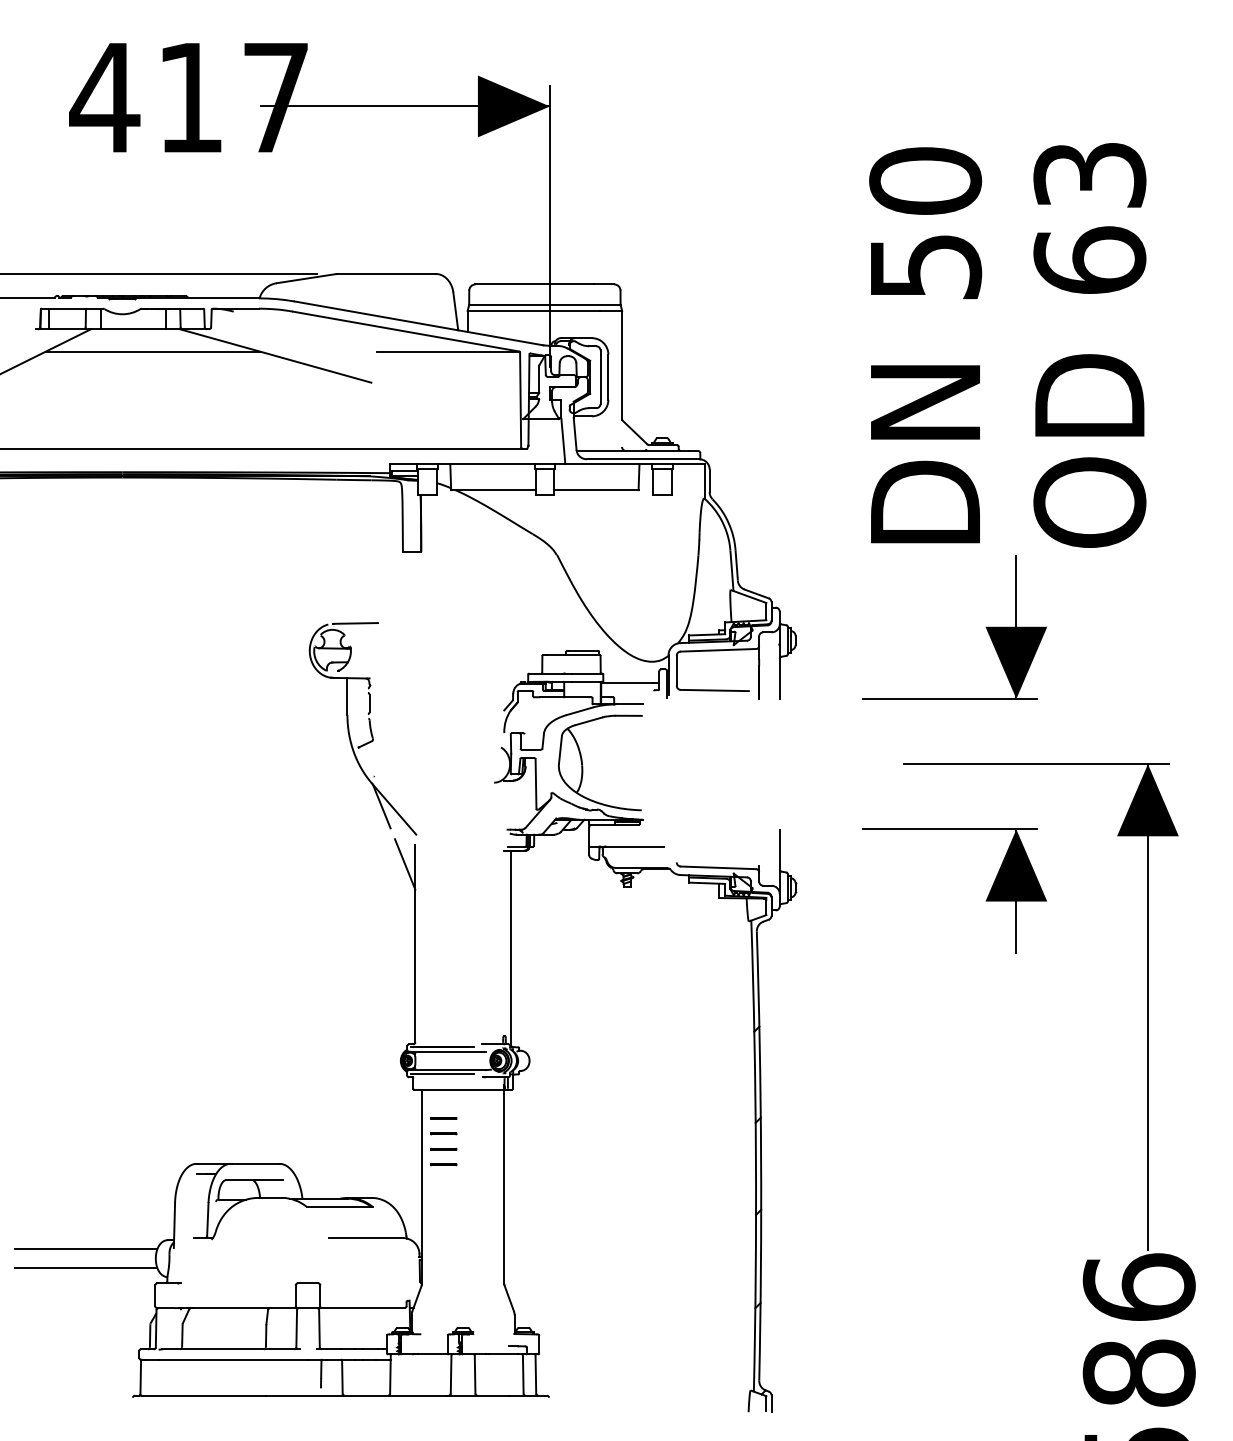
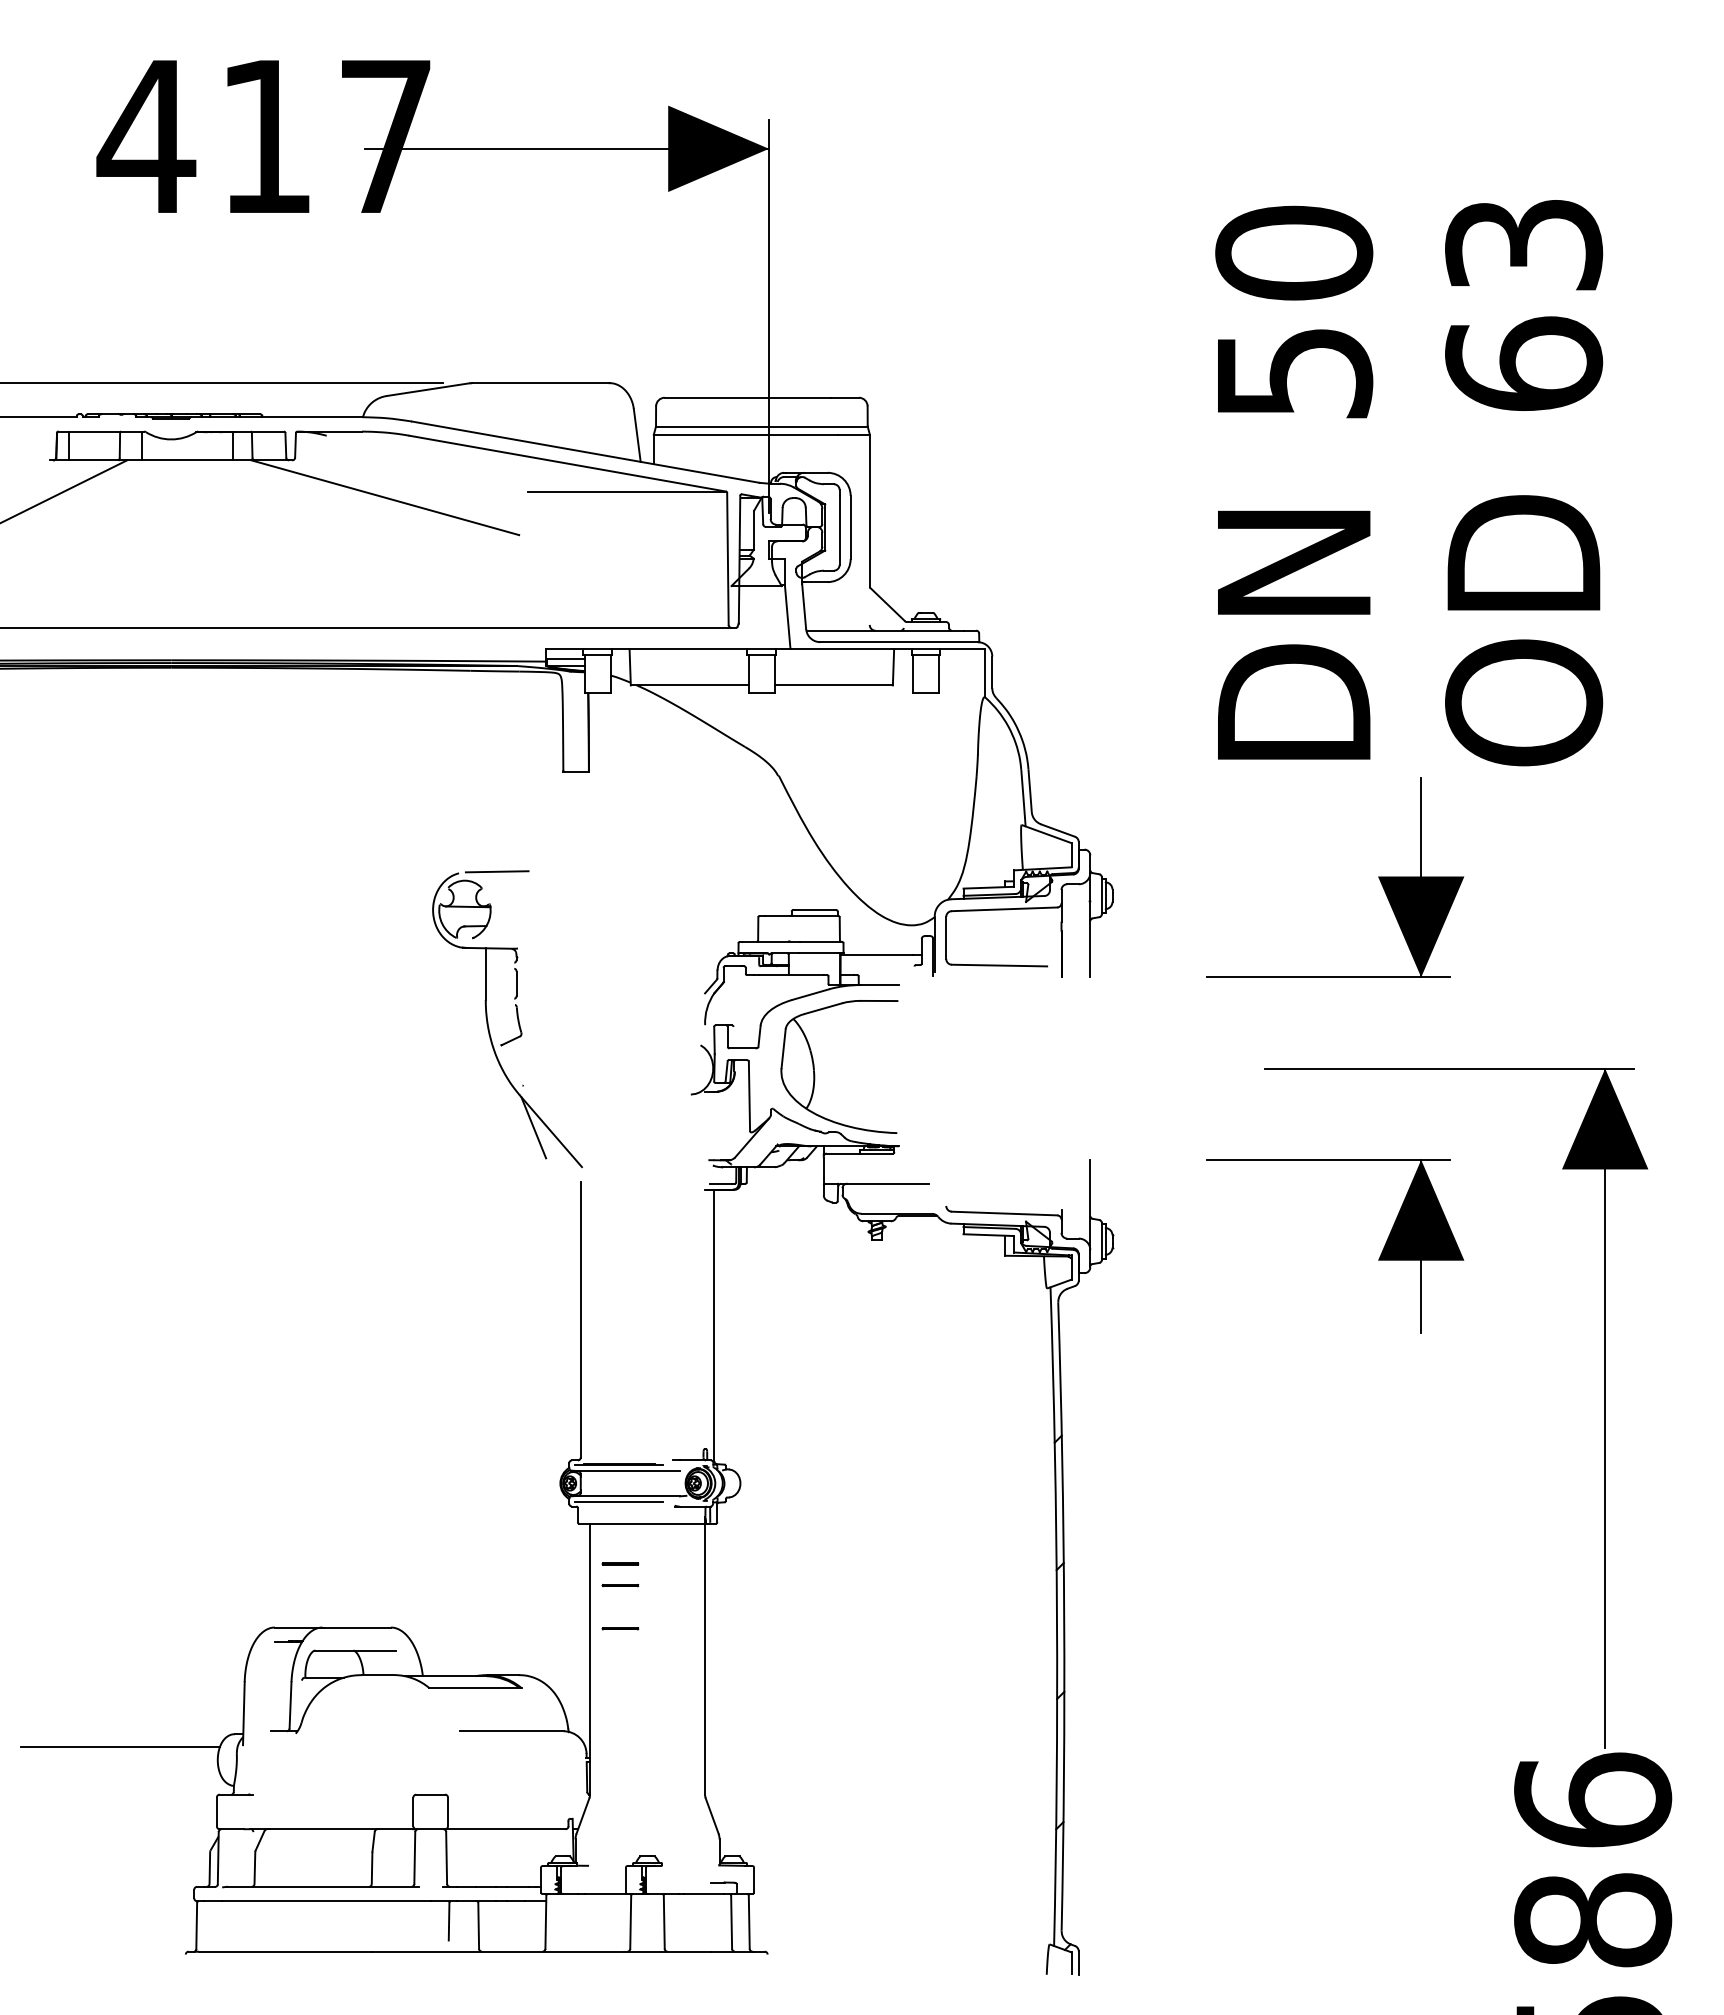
line: (152, 351) -> (213, 491), removed
line: (405, 864) -> (566, 1208), removed
line: (443, 1148) -> (620, 1606), removed
line: (85, 1267) -> (119, 1772), removed

